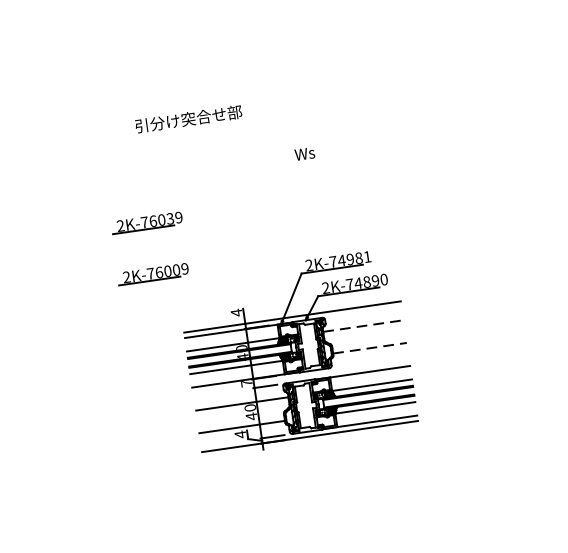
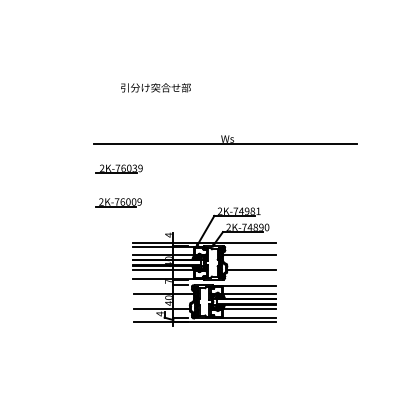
text: (187, 118) -> (155, 87), moved
line: (301, 161) -> (224, 143), added
line: (363, 326) -> (249, 255), dashed -> solid
line: (371, 348) -> (252, 270), dashed -> solid

